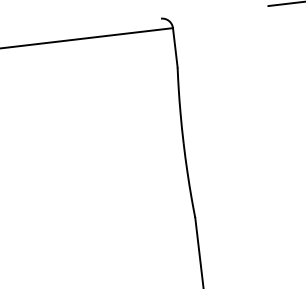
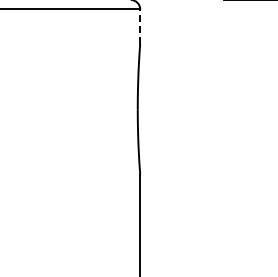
line: (175, 47) -> (140, 26), solid -> dashed

